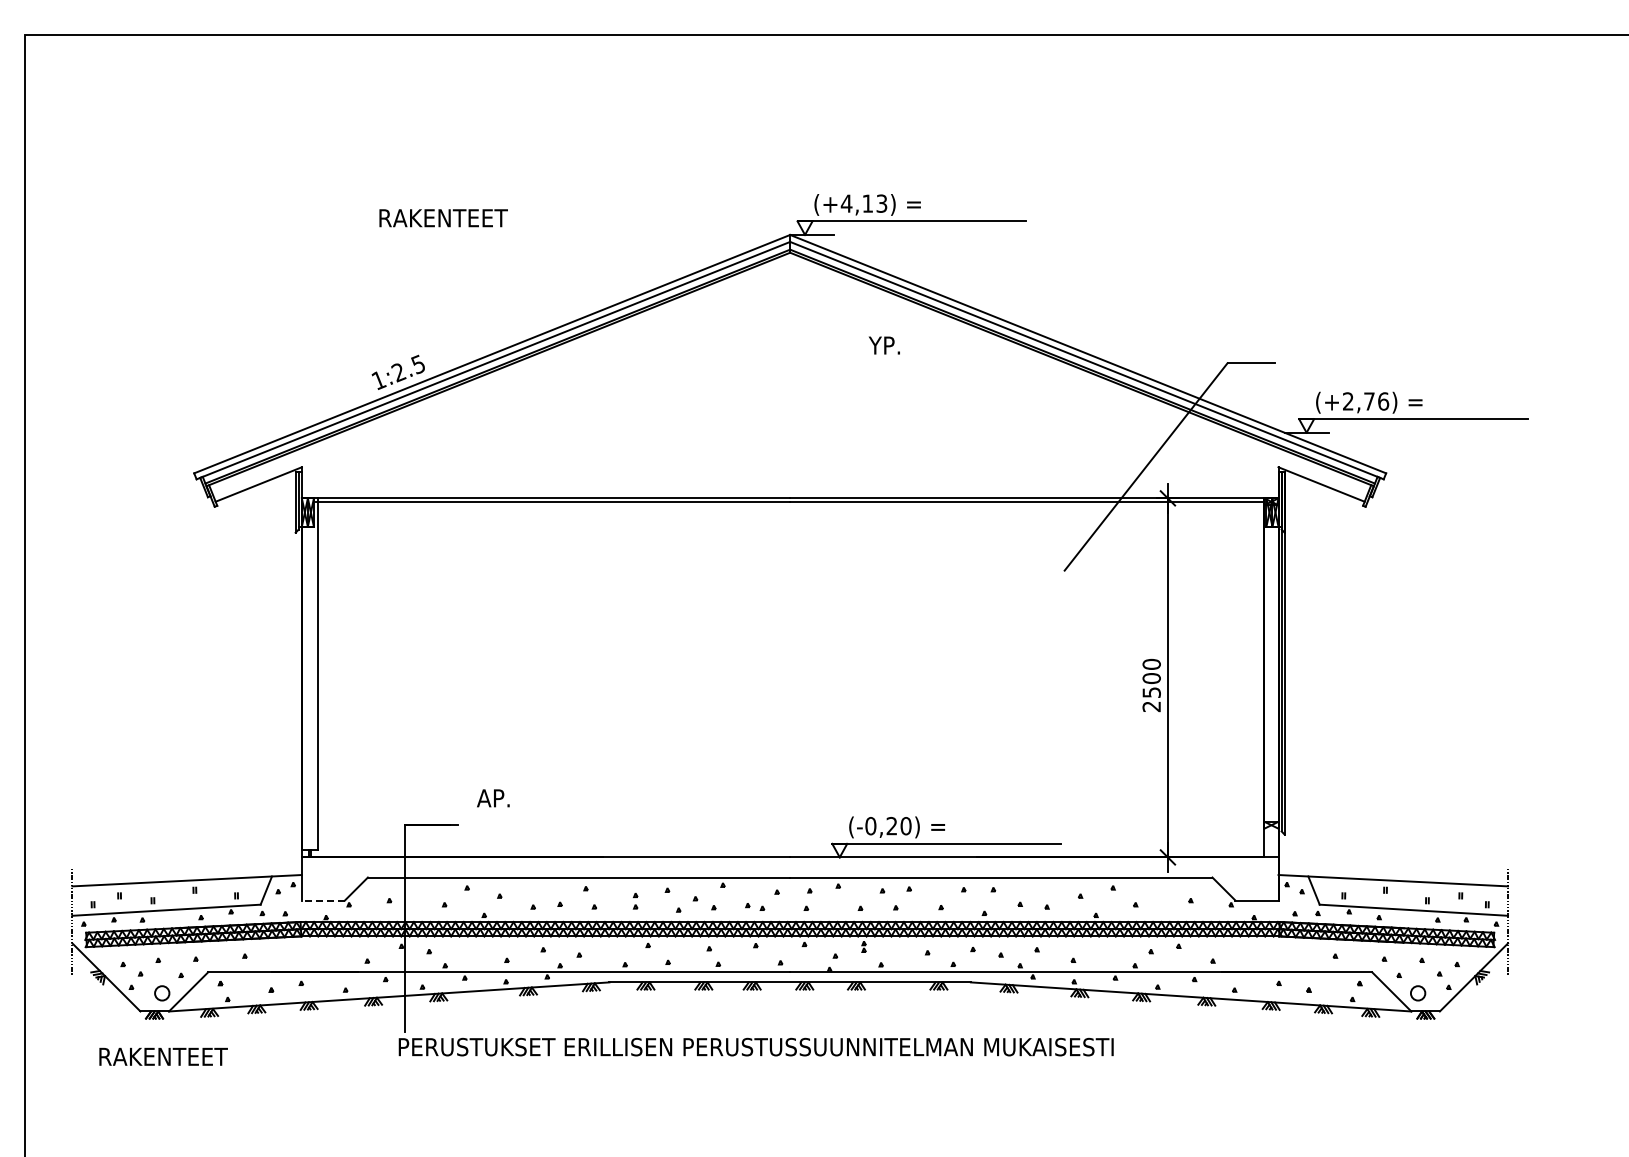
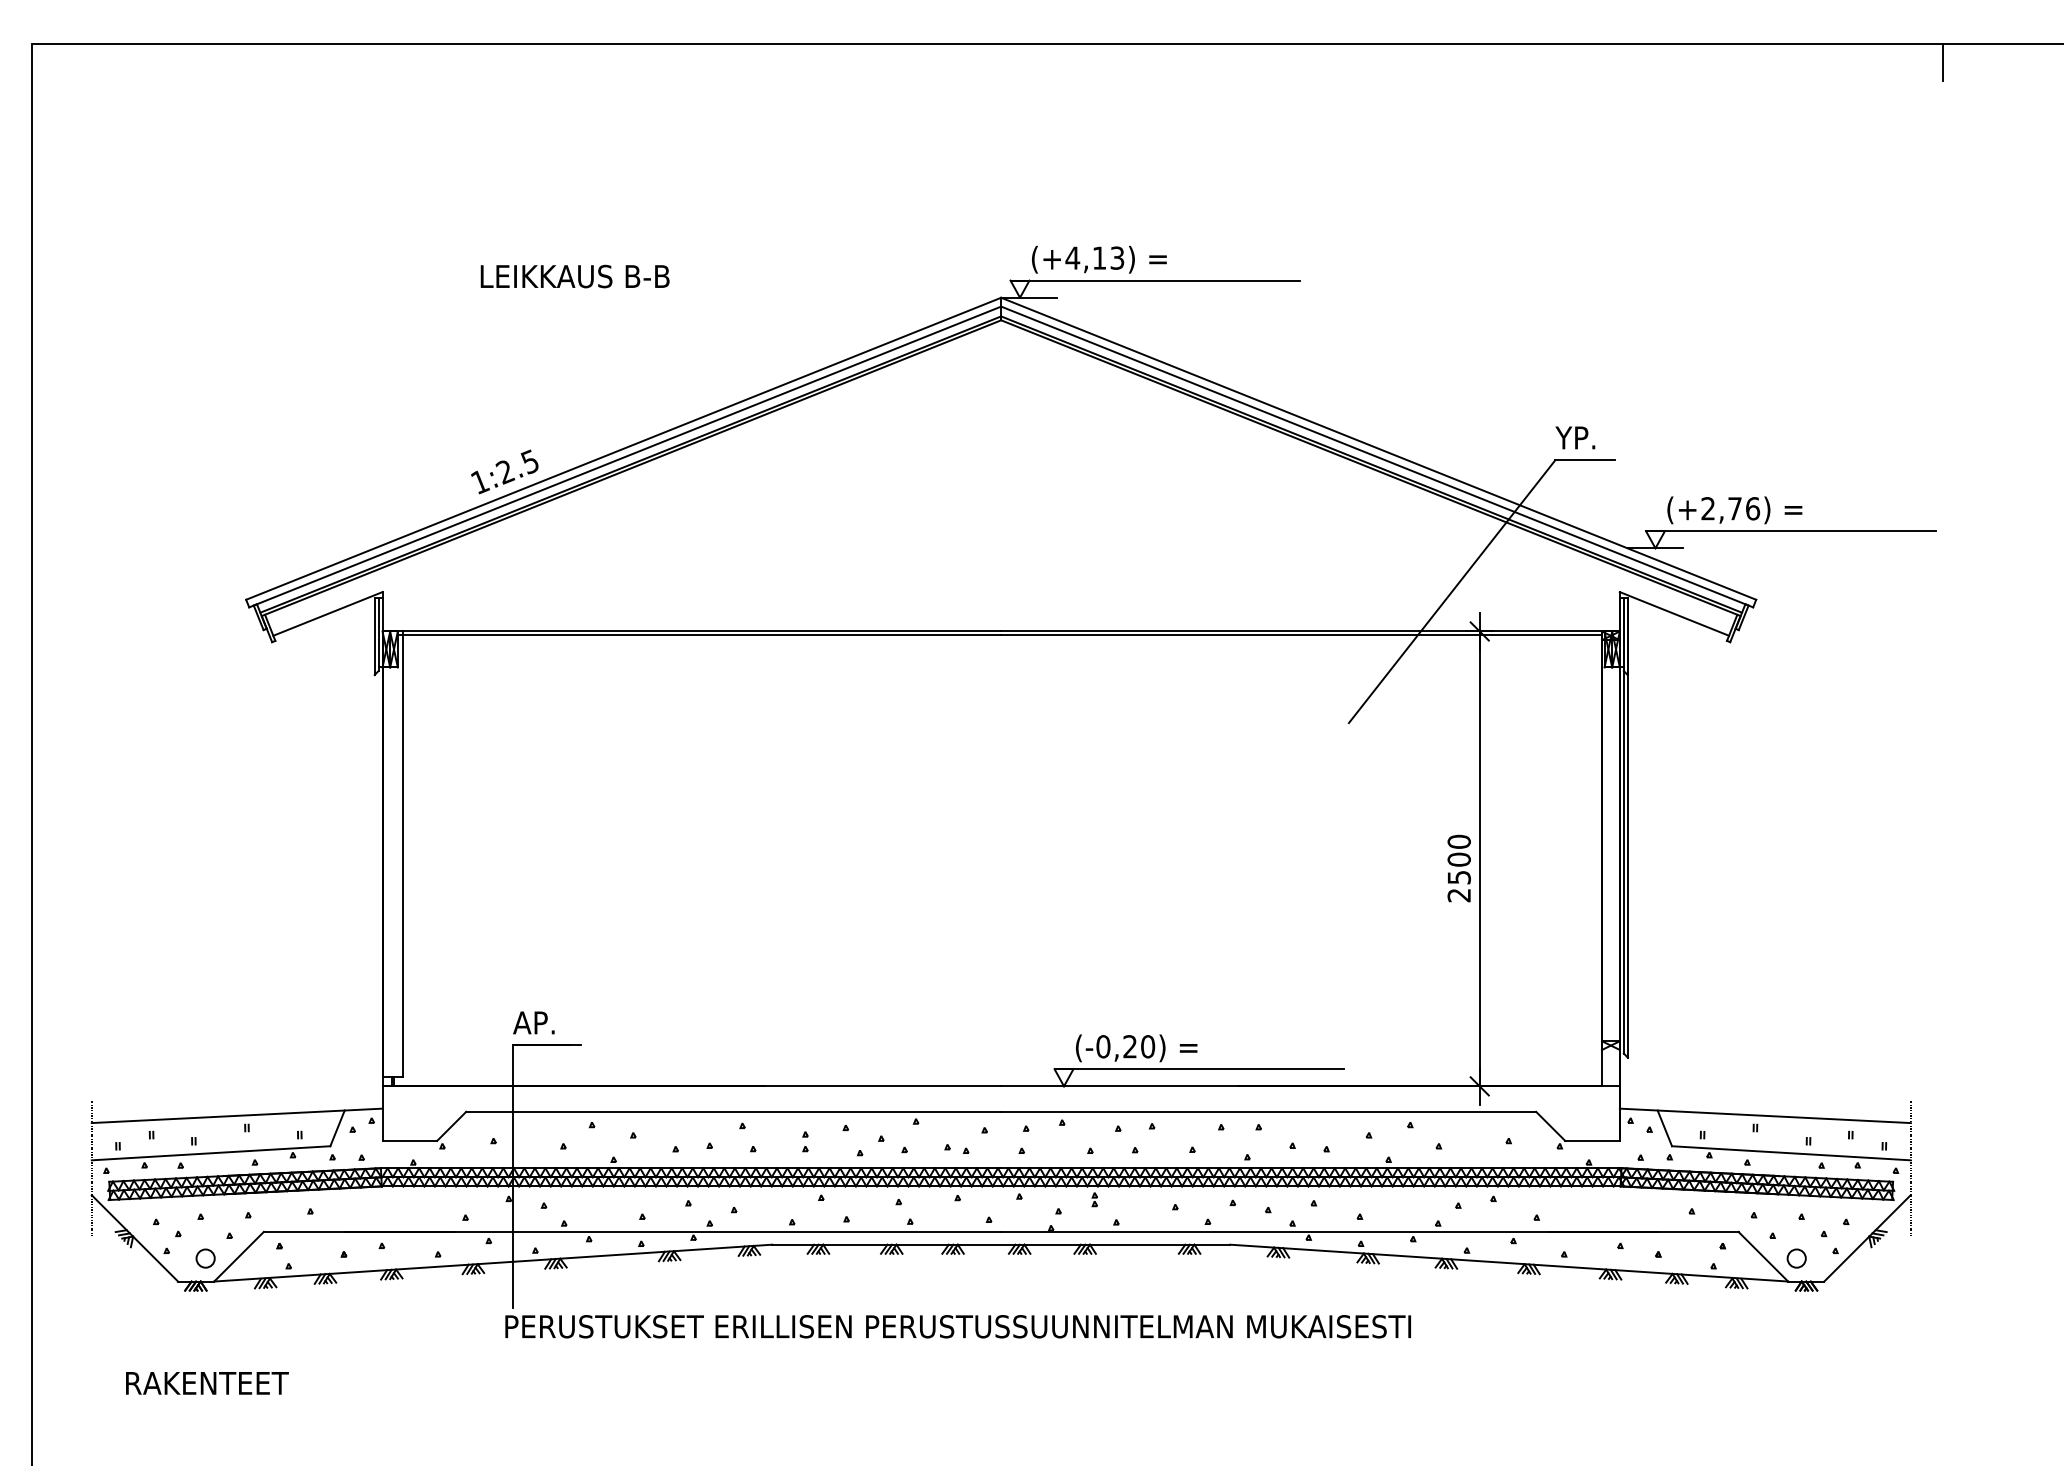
line: (1533, 48) -> (1942, 61), added
text: (454, 218) -> (575, 276), RAKENTEET -> LEIKKAUS B-B
text: (883, 345) -> (1574, 437), moved
text: (493, 798) -> (534, 1023), moved
line: (323, 900) -> (409, 1140), dashed -> solid
text: (163, 1056) -> (207, 1382), moved

